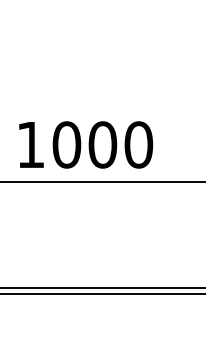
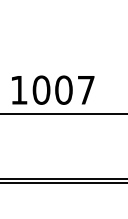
text: (139, 143) -> (86, 89), 1000 -> 1007

